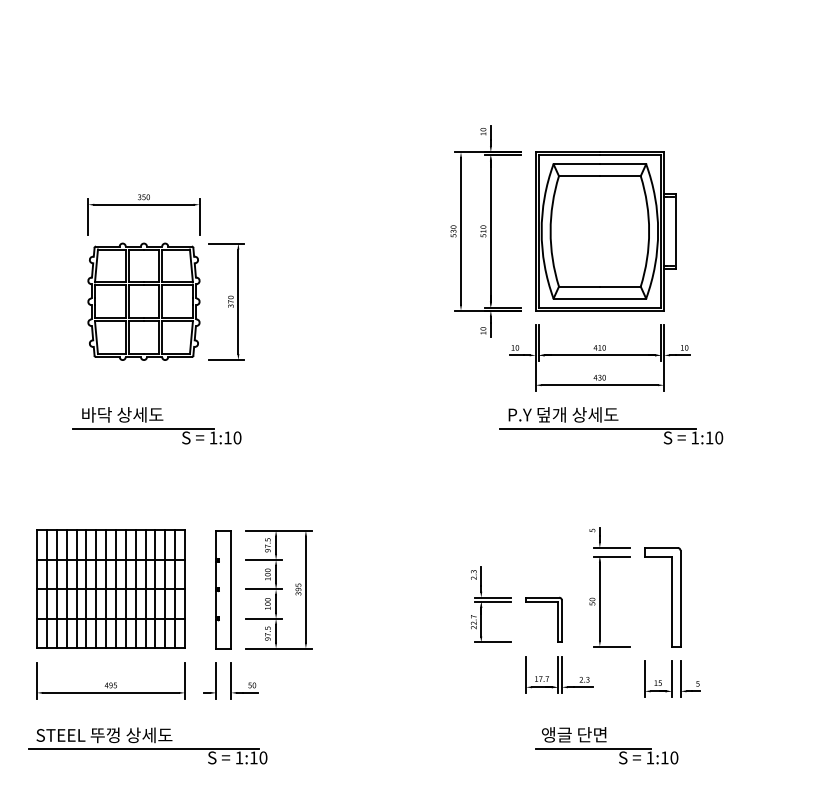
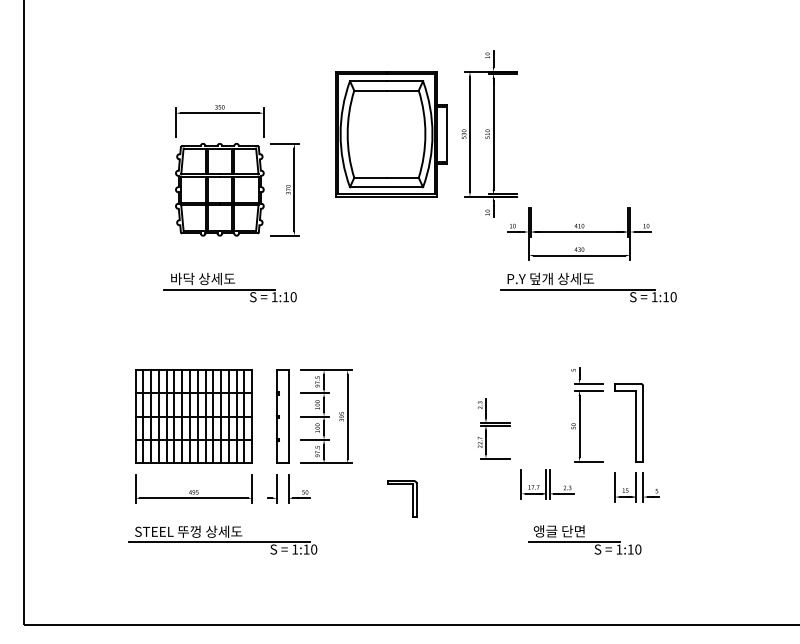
part: (606, 231) -> (391, 134), moved
part: (556, 619) -> (412, 498), moved

